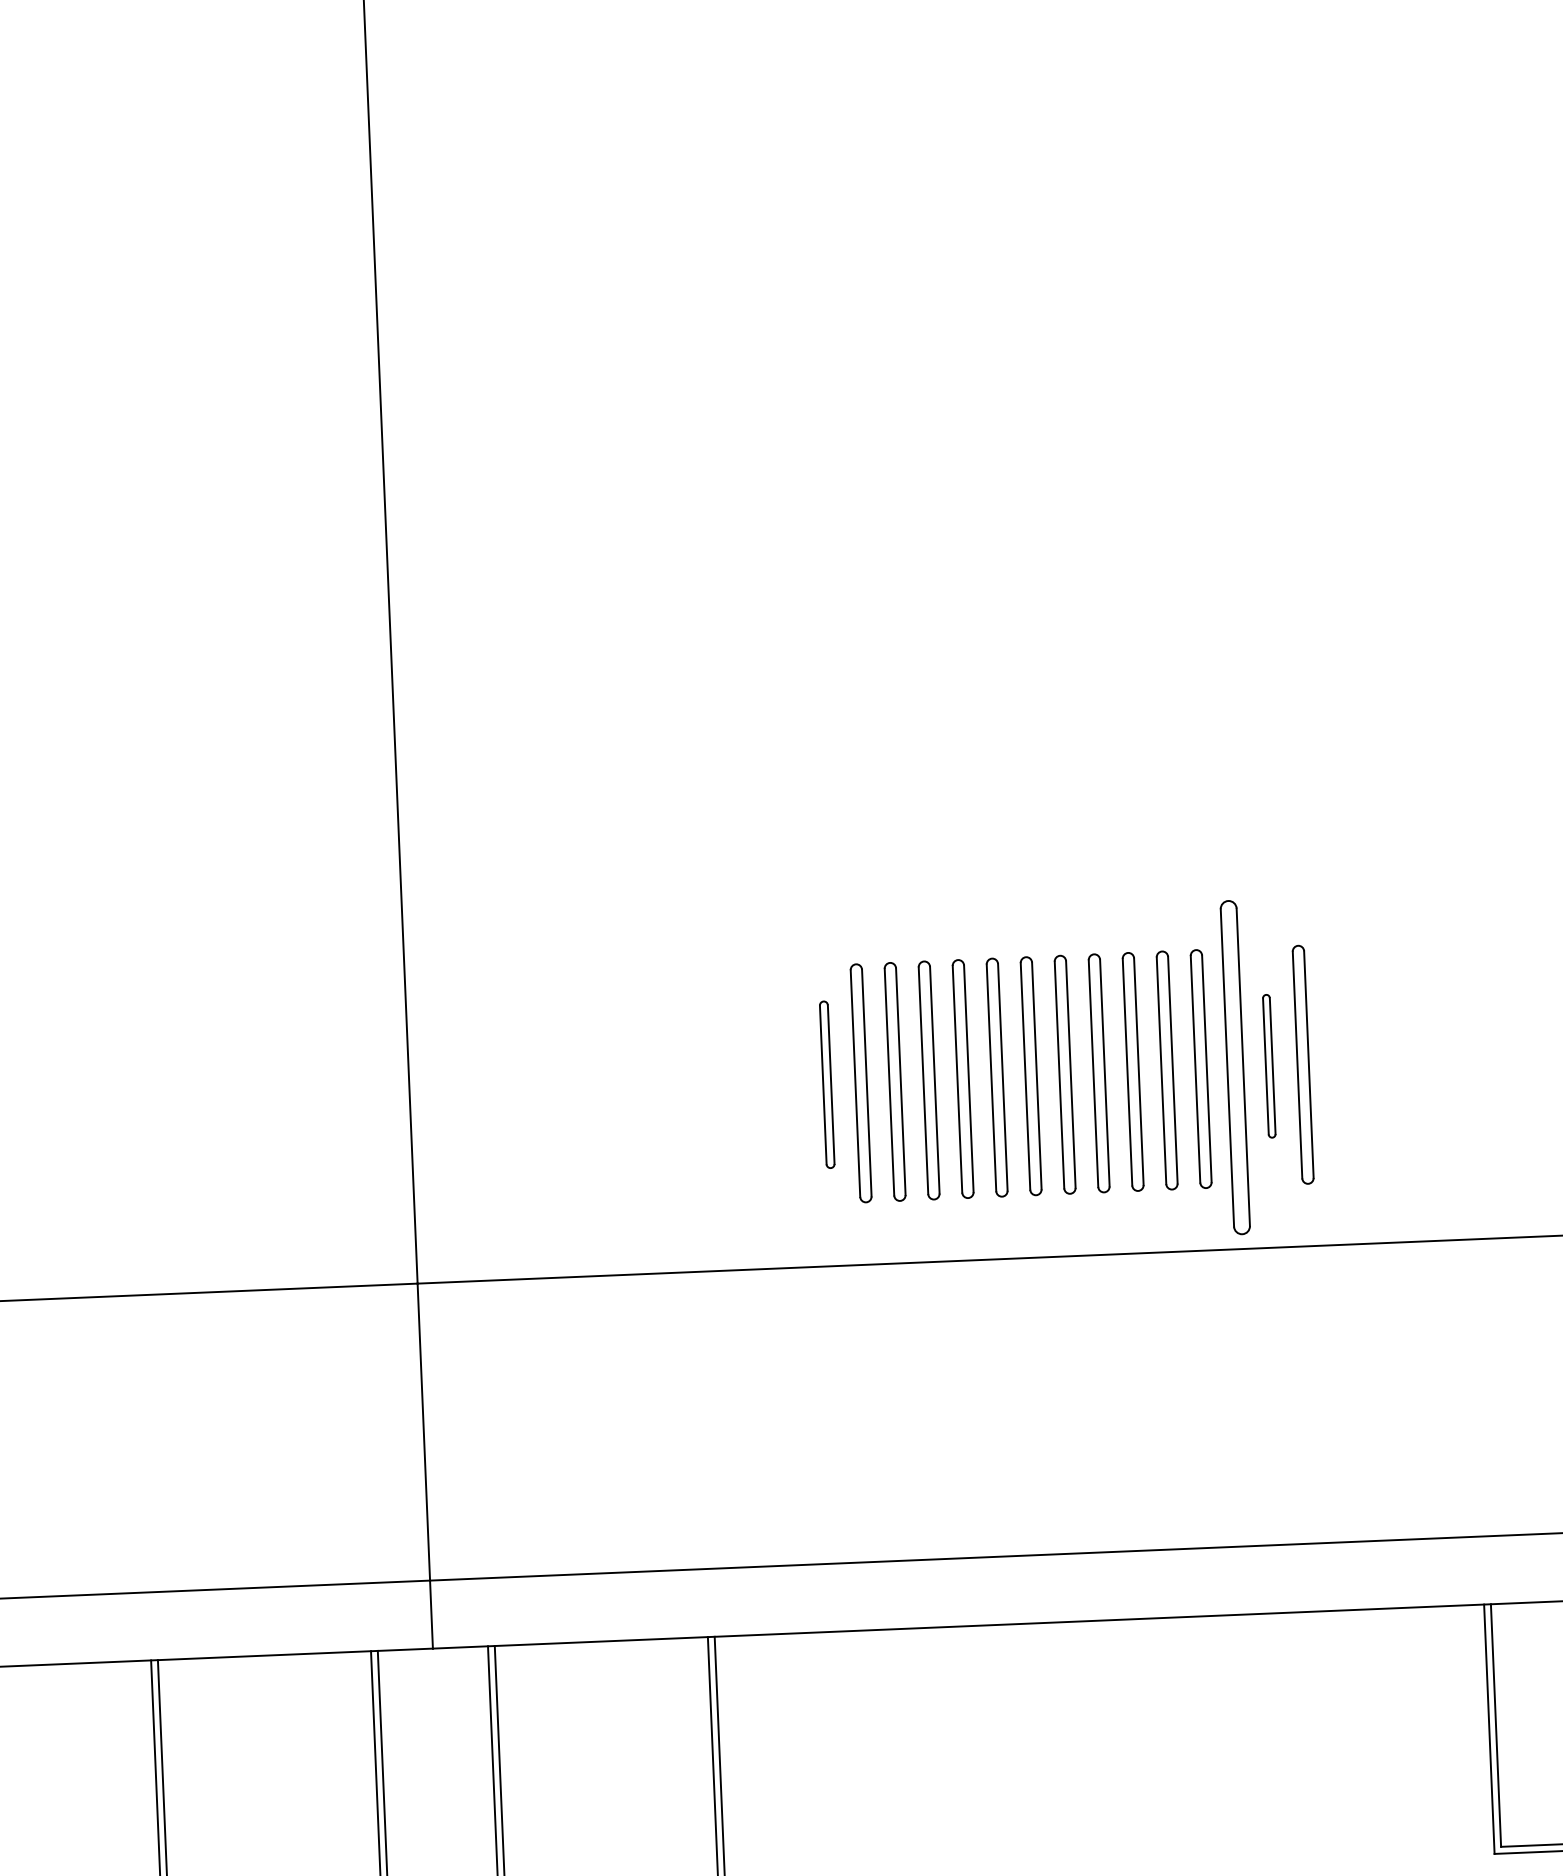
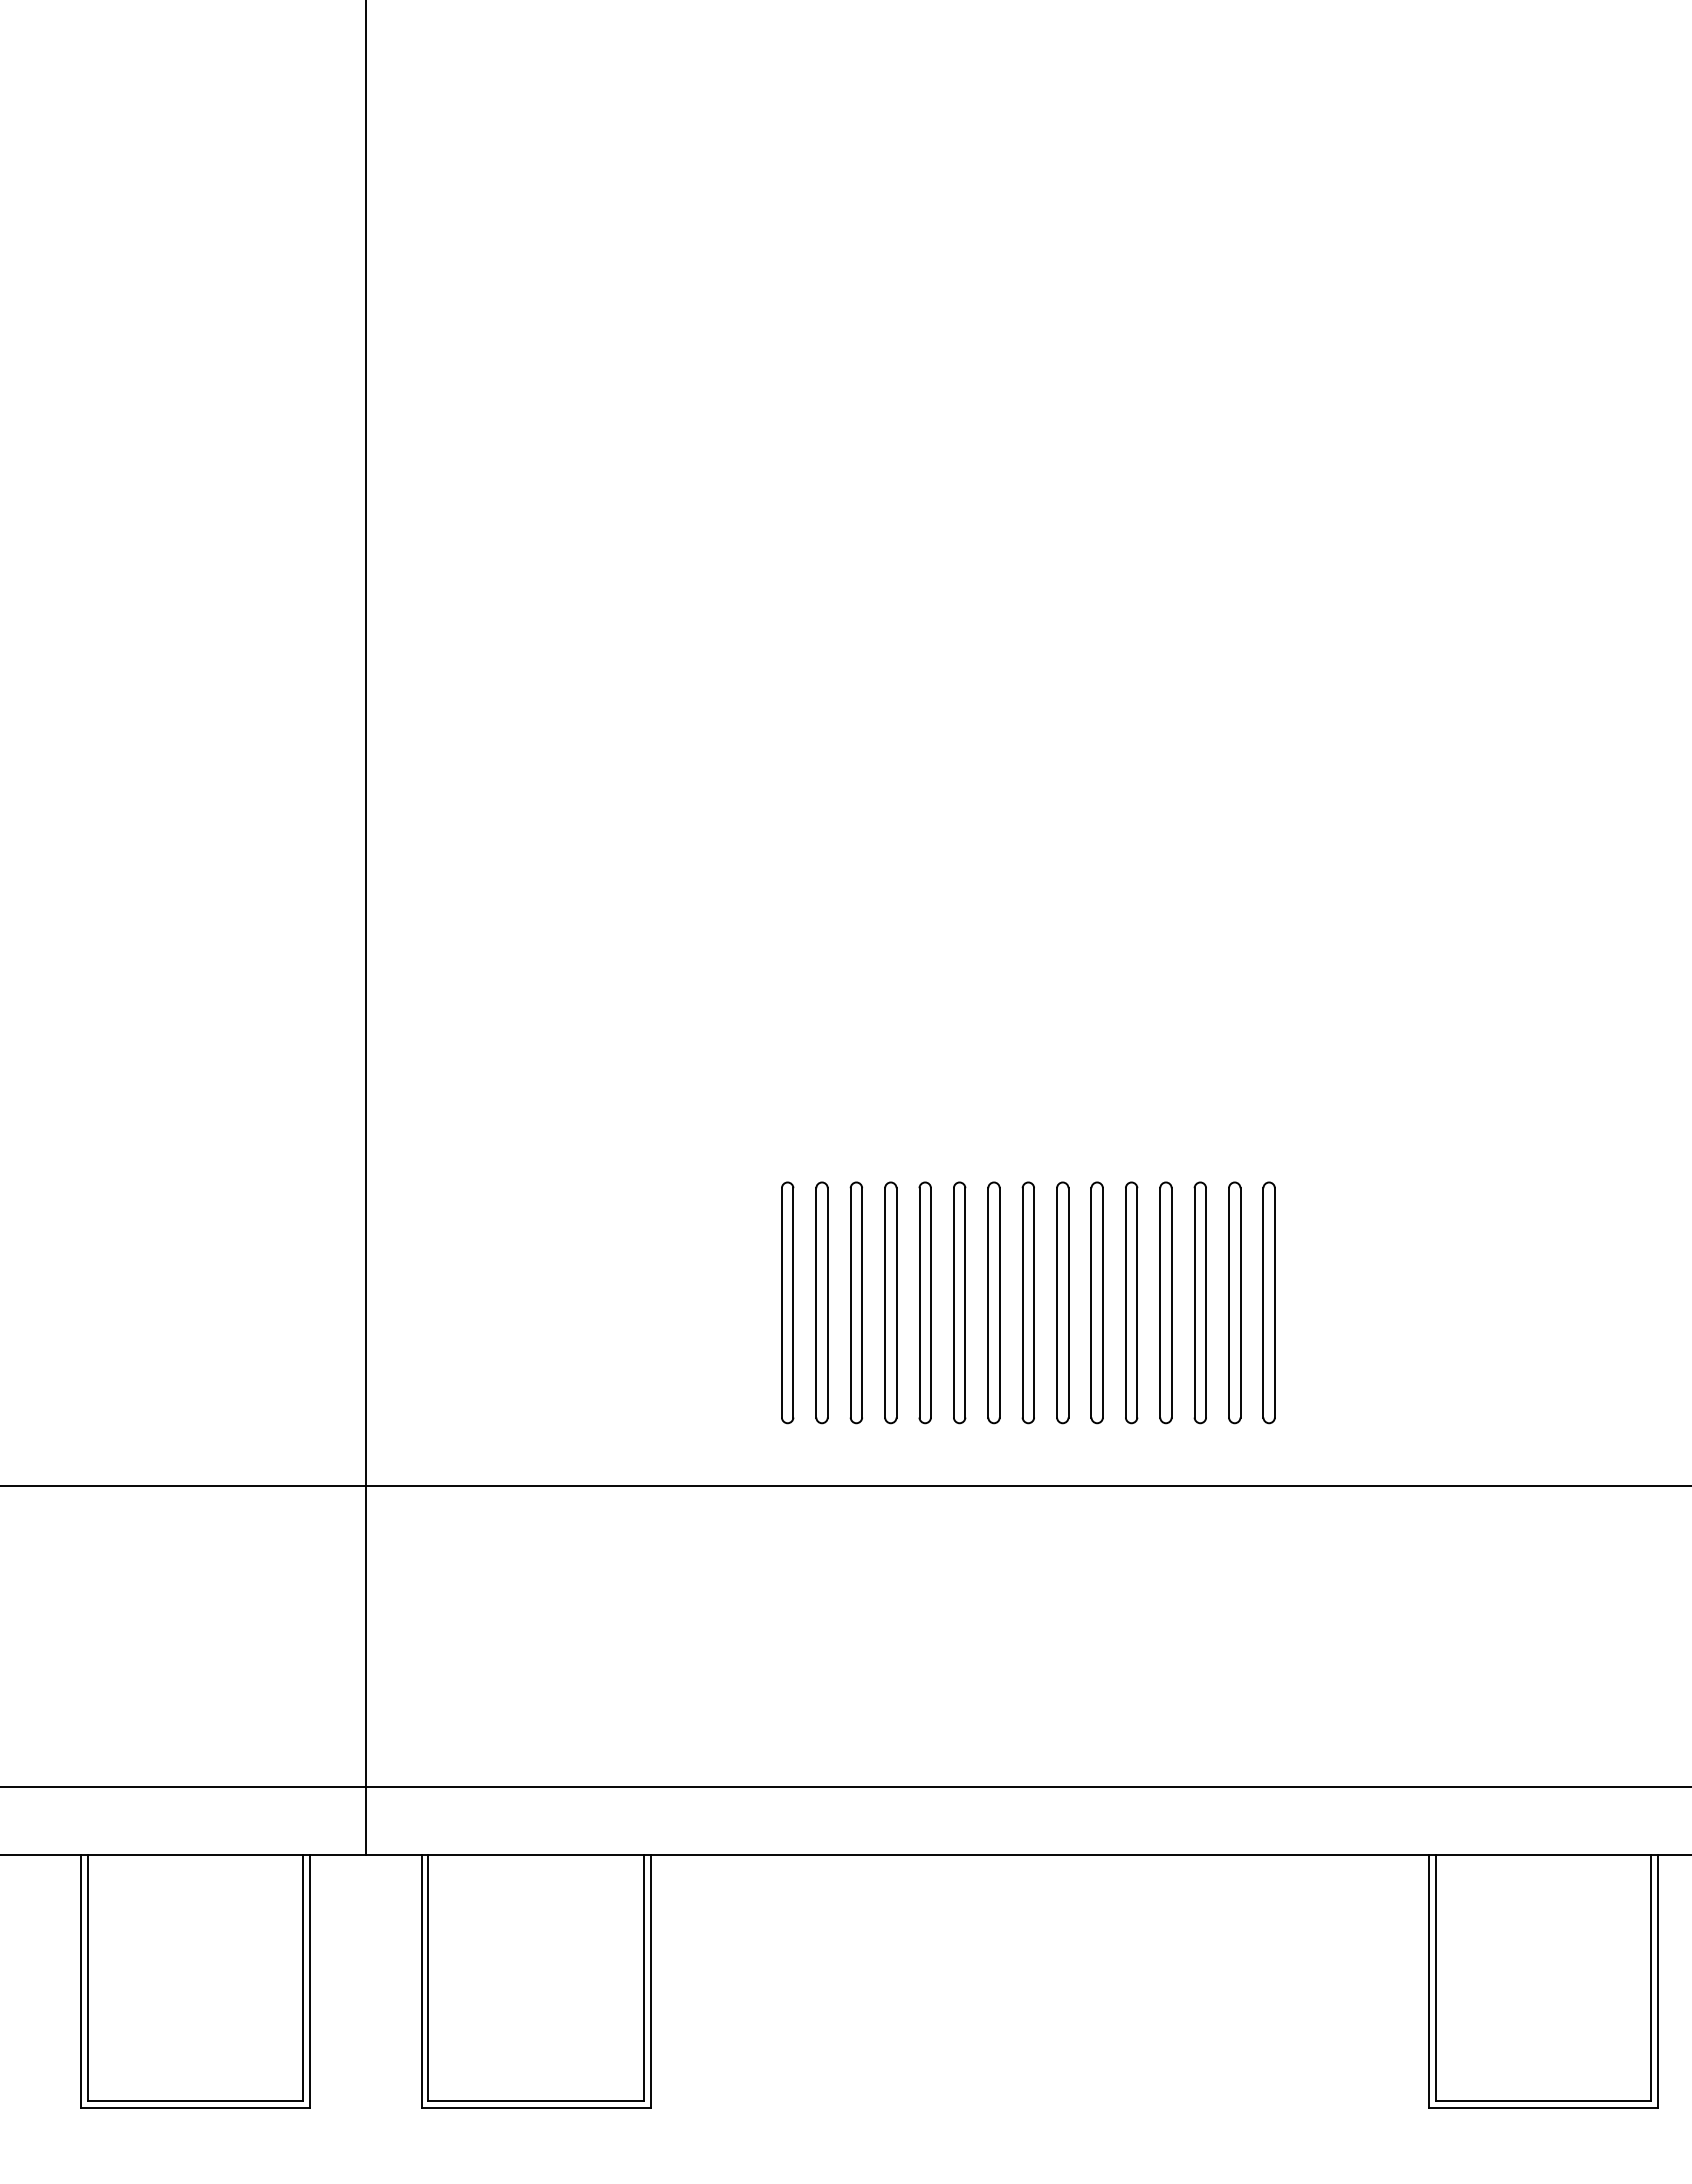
part: (1268, 1065) -> (1234, 1302), size x1.67
part: (1234, 1067) -> (1199, 1302), size x0.71
part: (826, 1084) -> (787, 1302), size x1.43

